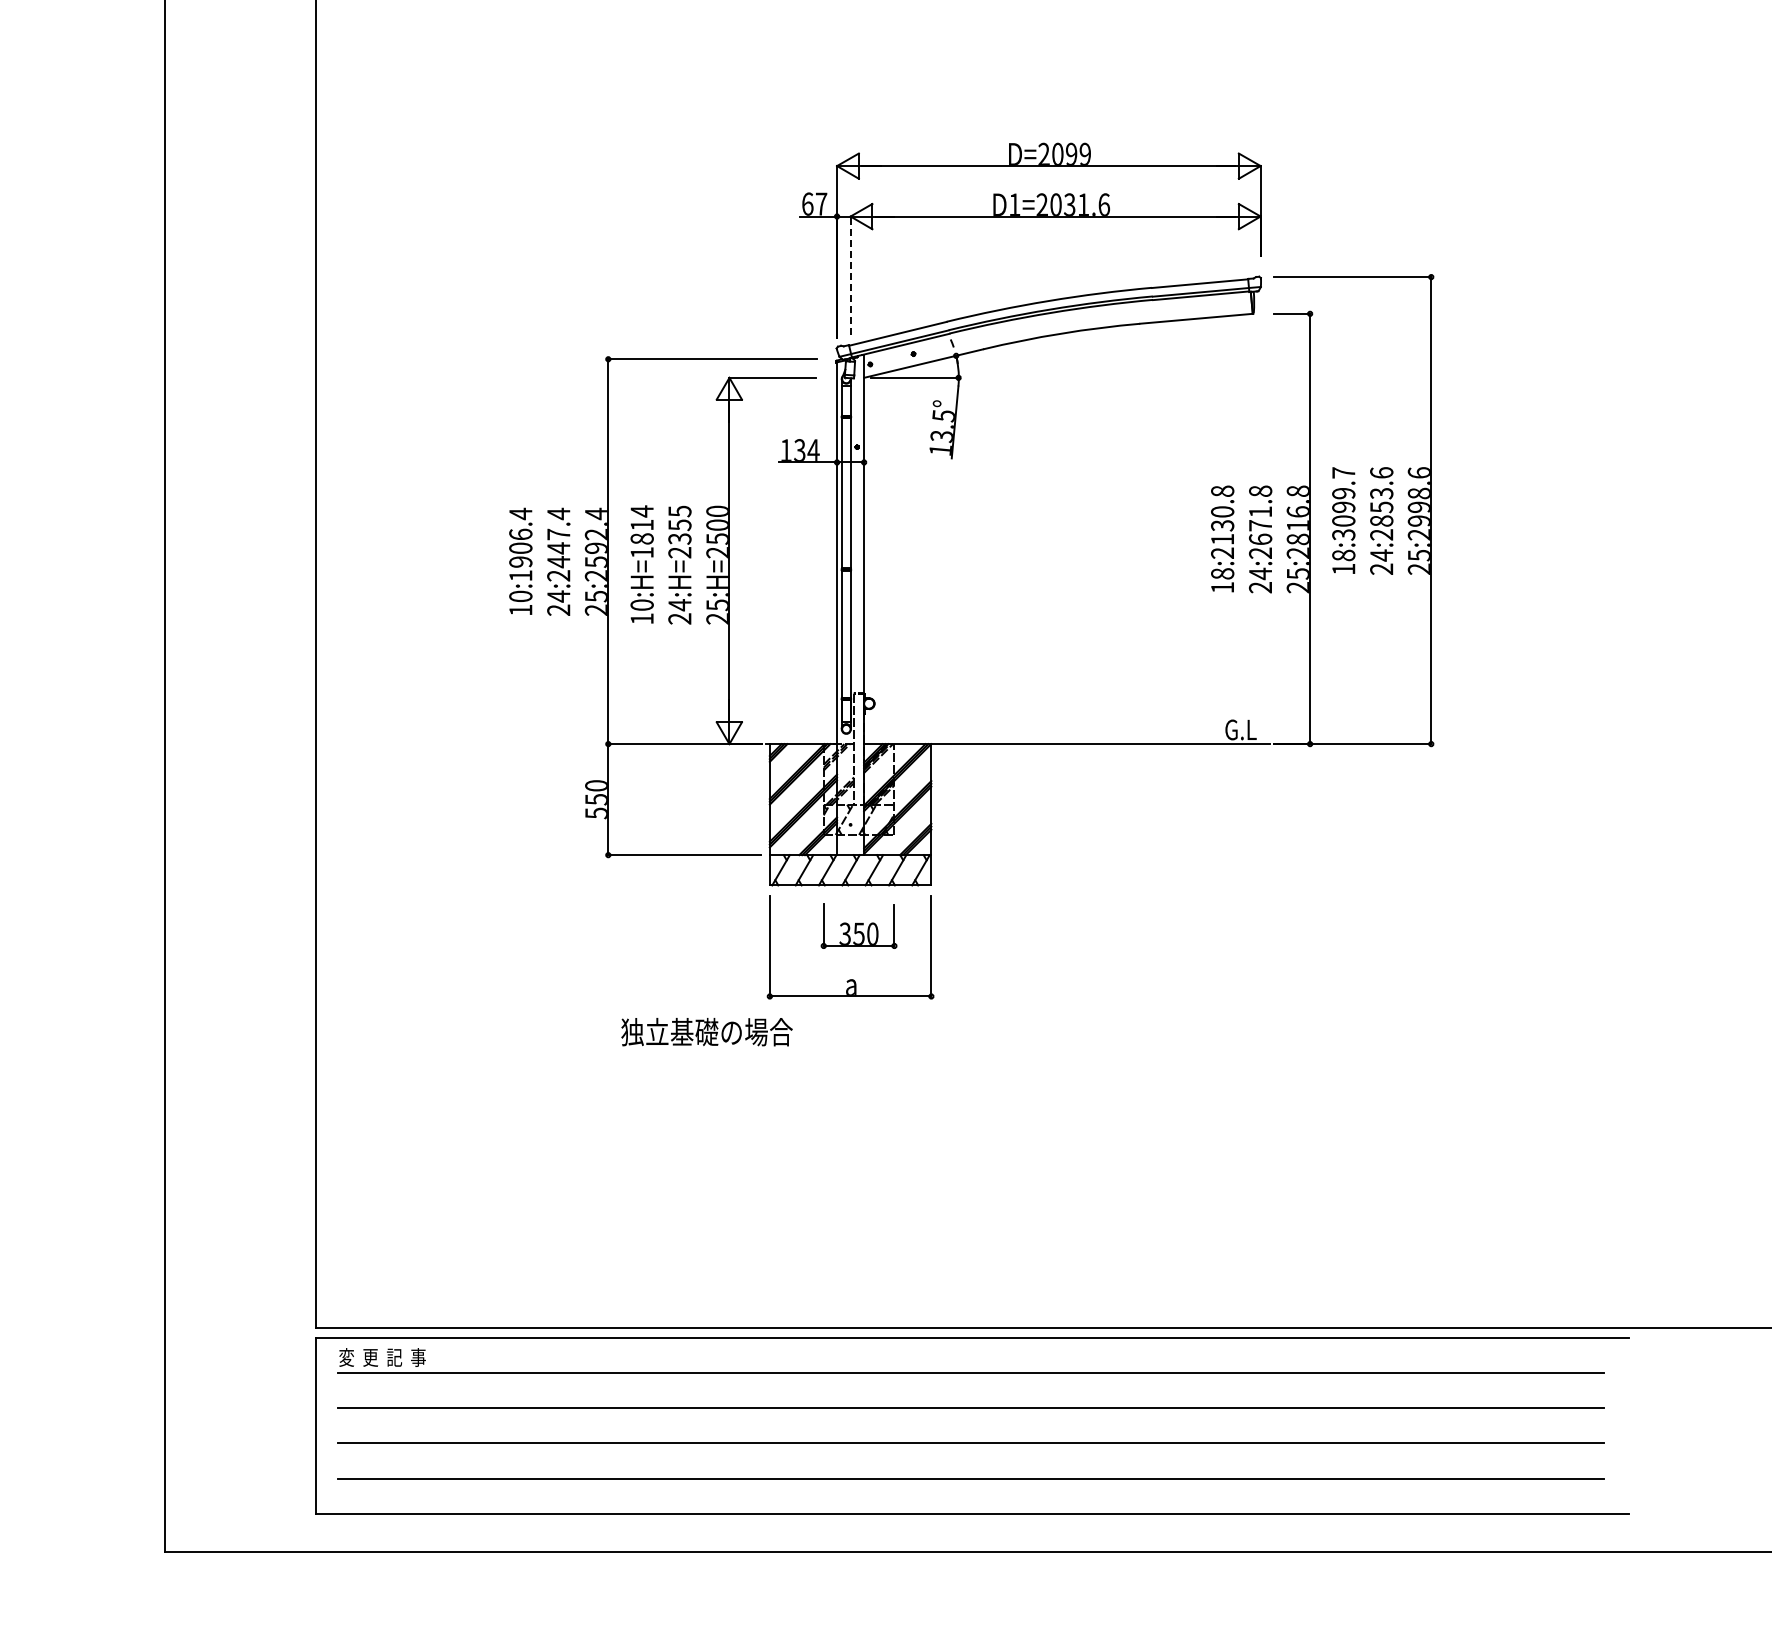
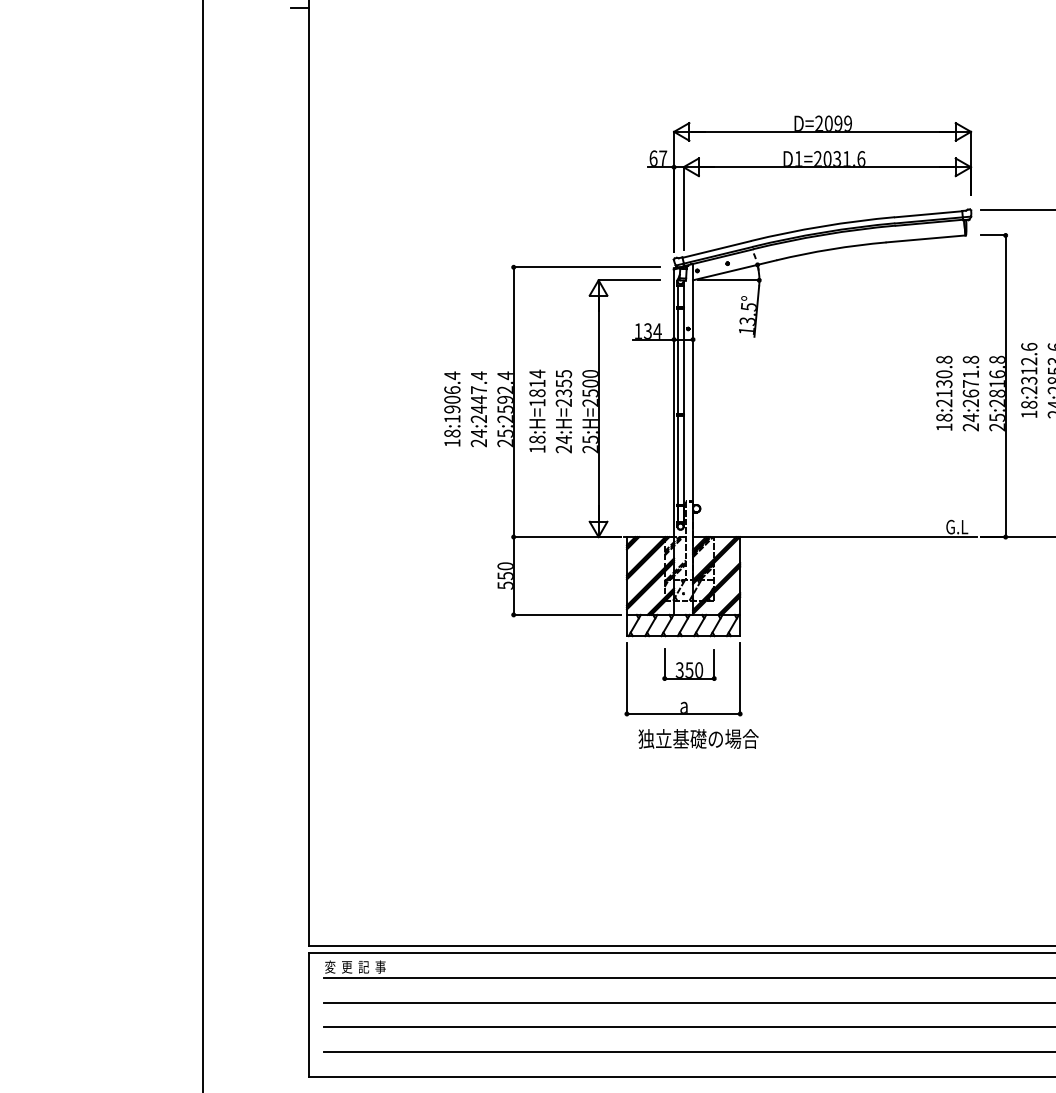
line: (850, 275) -> (683, 208), dashed -> solid
text: (1343, 503) -> (1029, 368), 18:3099.7 -> 18:2312.6
text: (521, 596) -> (452, 433), 10:1906.4 -> 18:1906.4
text: (642, 604) -> (537, 439), 10:H=1814 -> 18:H=1814
text: (706, 1032) -> (698, 739), moved

